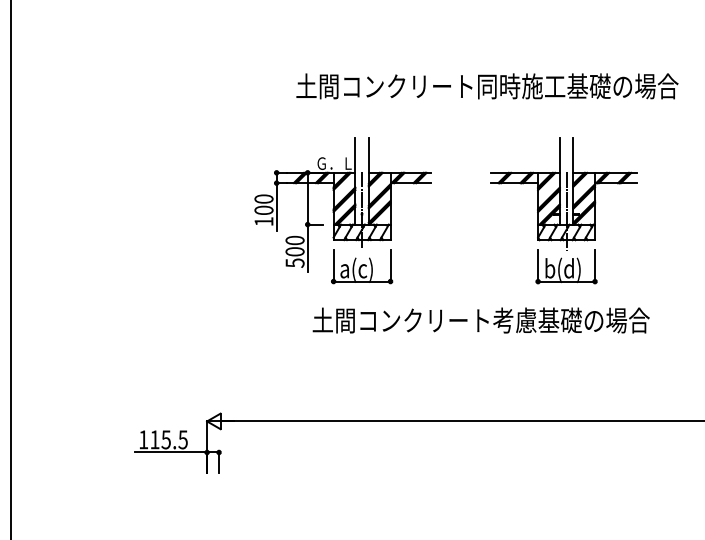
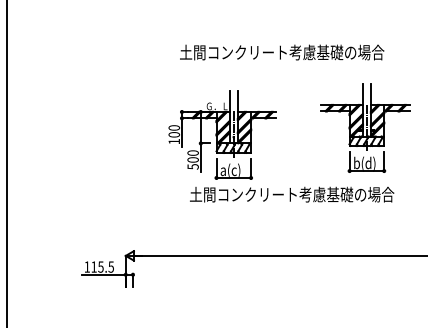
text: (577, 86) -> (350, 52), 土間コンクリート同時施工基礎の場合 -> 土間コンクリート考慮基礎の場合
part: (343, 209) -> (222, 134), moved
part: (564, 209) -> (365, 127), moved

